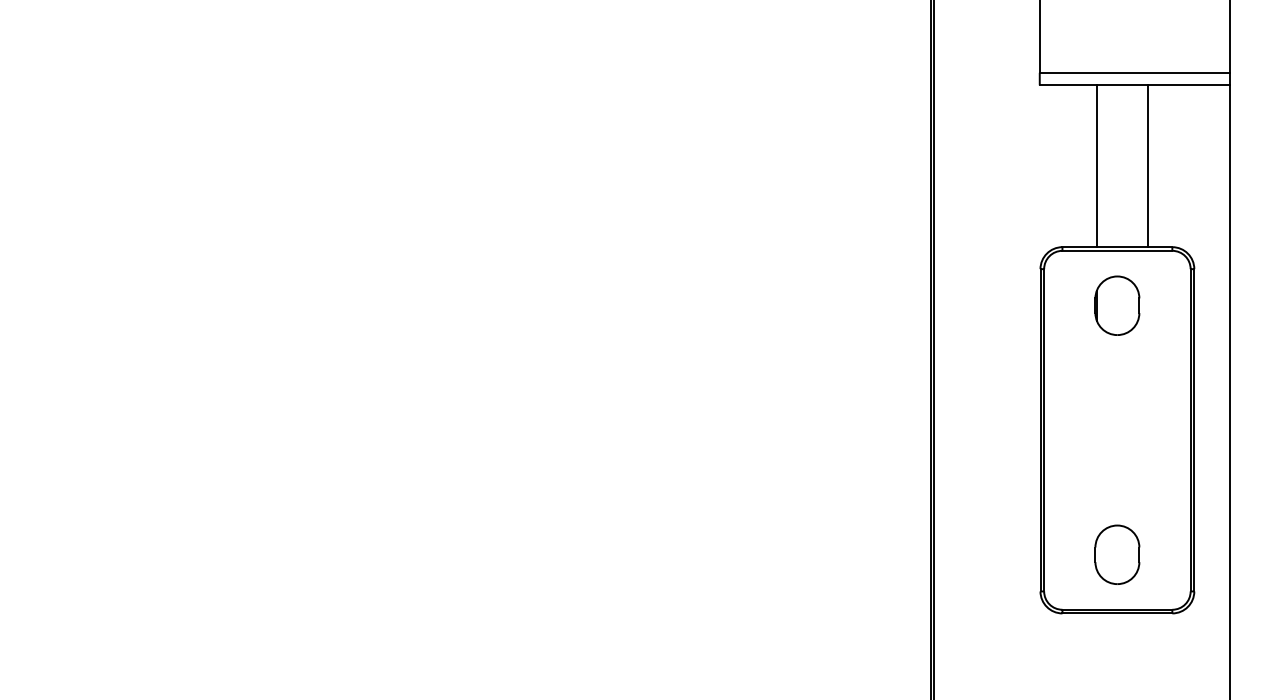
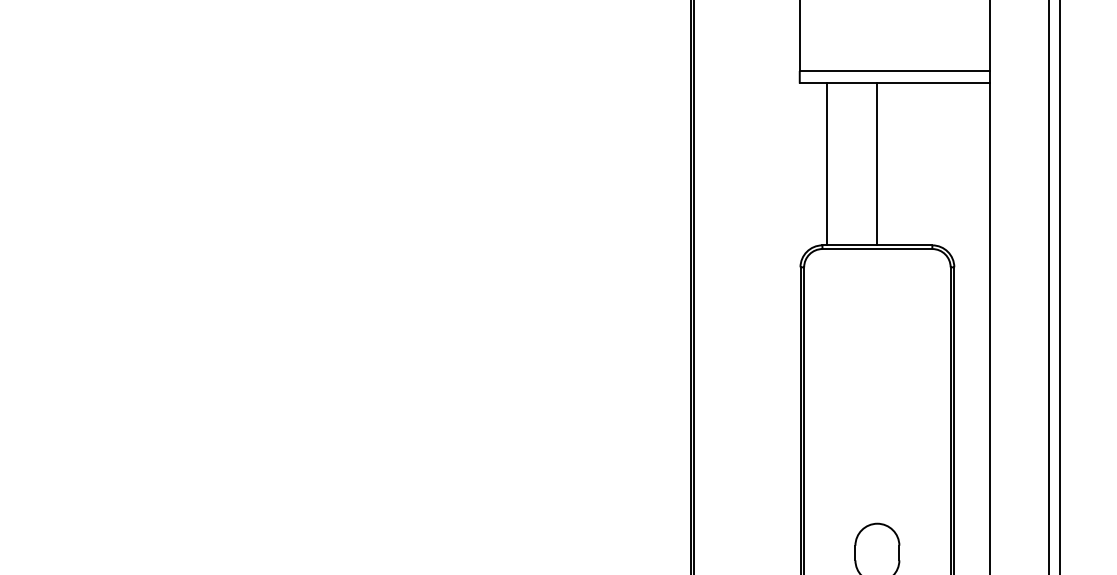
line: (1096, 166) -> (826, 164), moved
line: (1148, 166) -> (877, 164), moved
part: (1117, 305) -> (877, 303), removed

